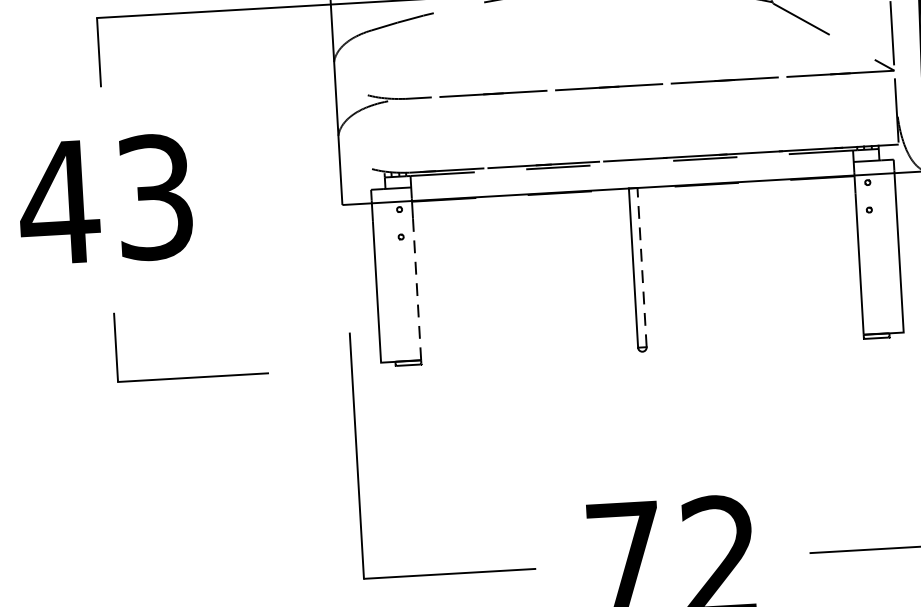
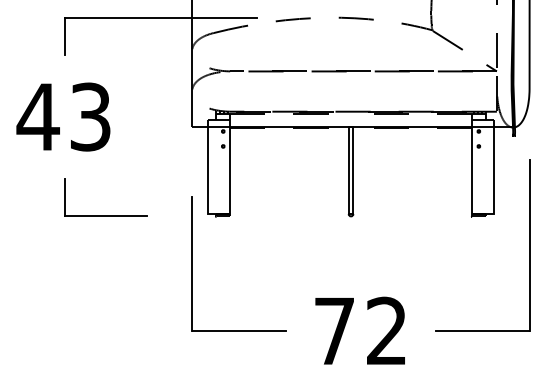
line: (642, 267) -> (353, 170), dashed -> solid
line: (417, 289) -> (230, 175), dashed -> solid

